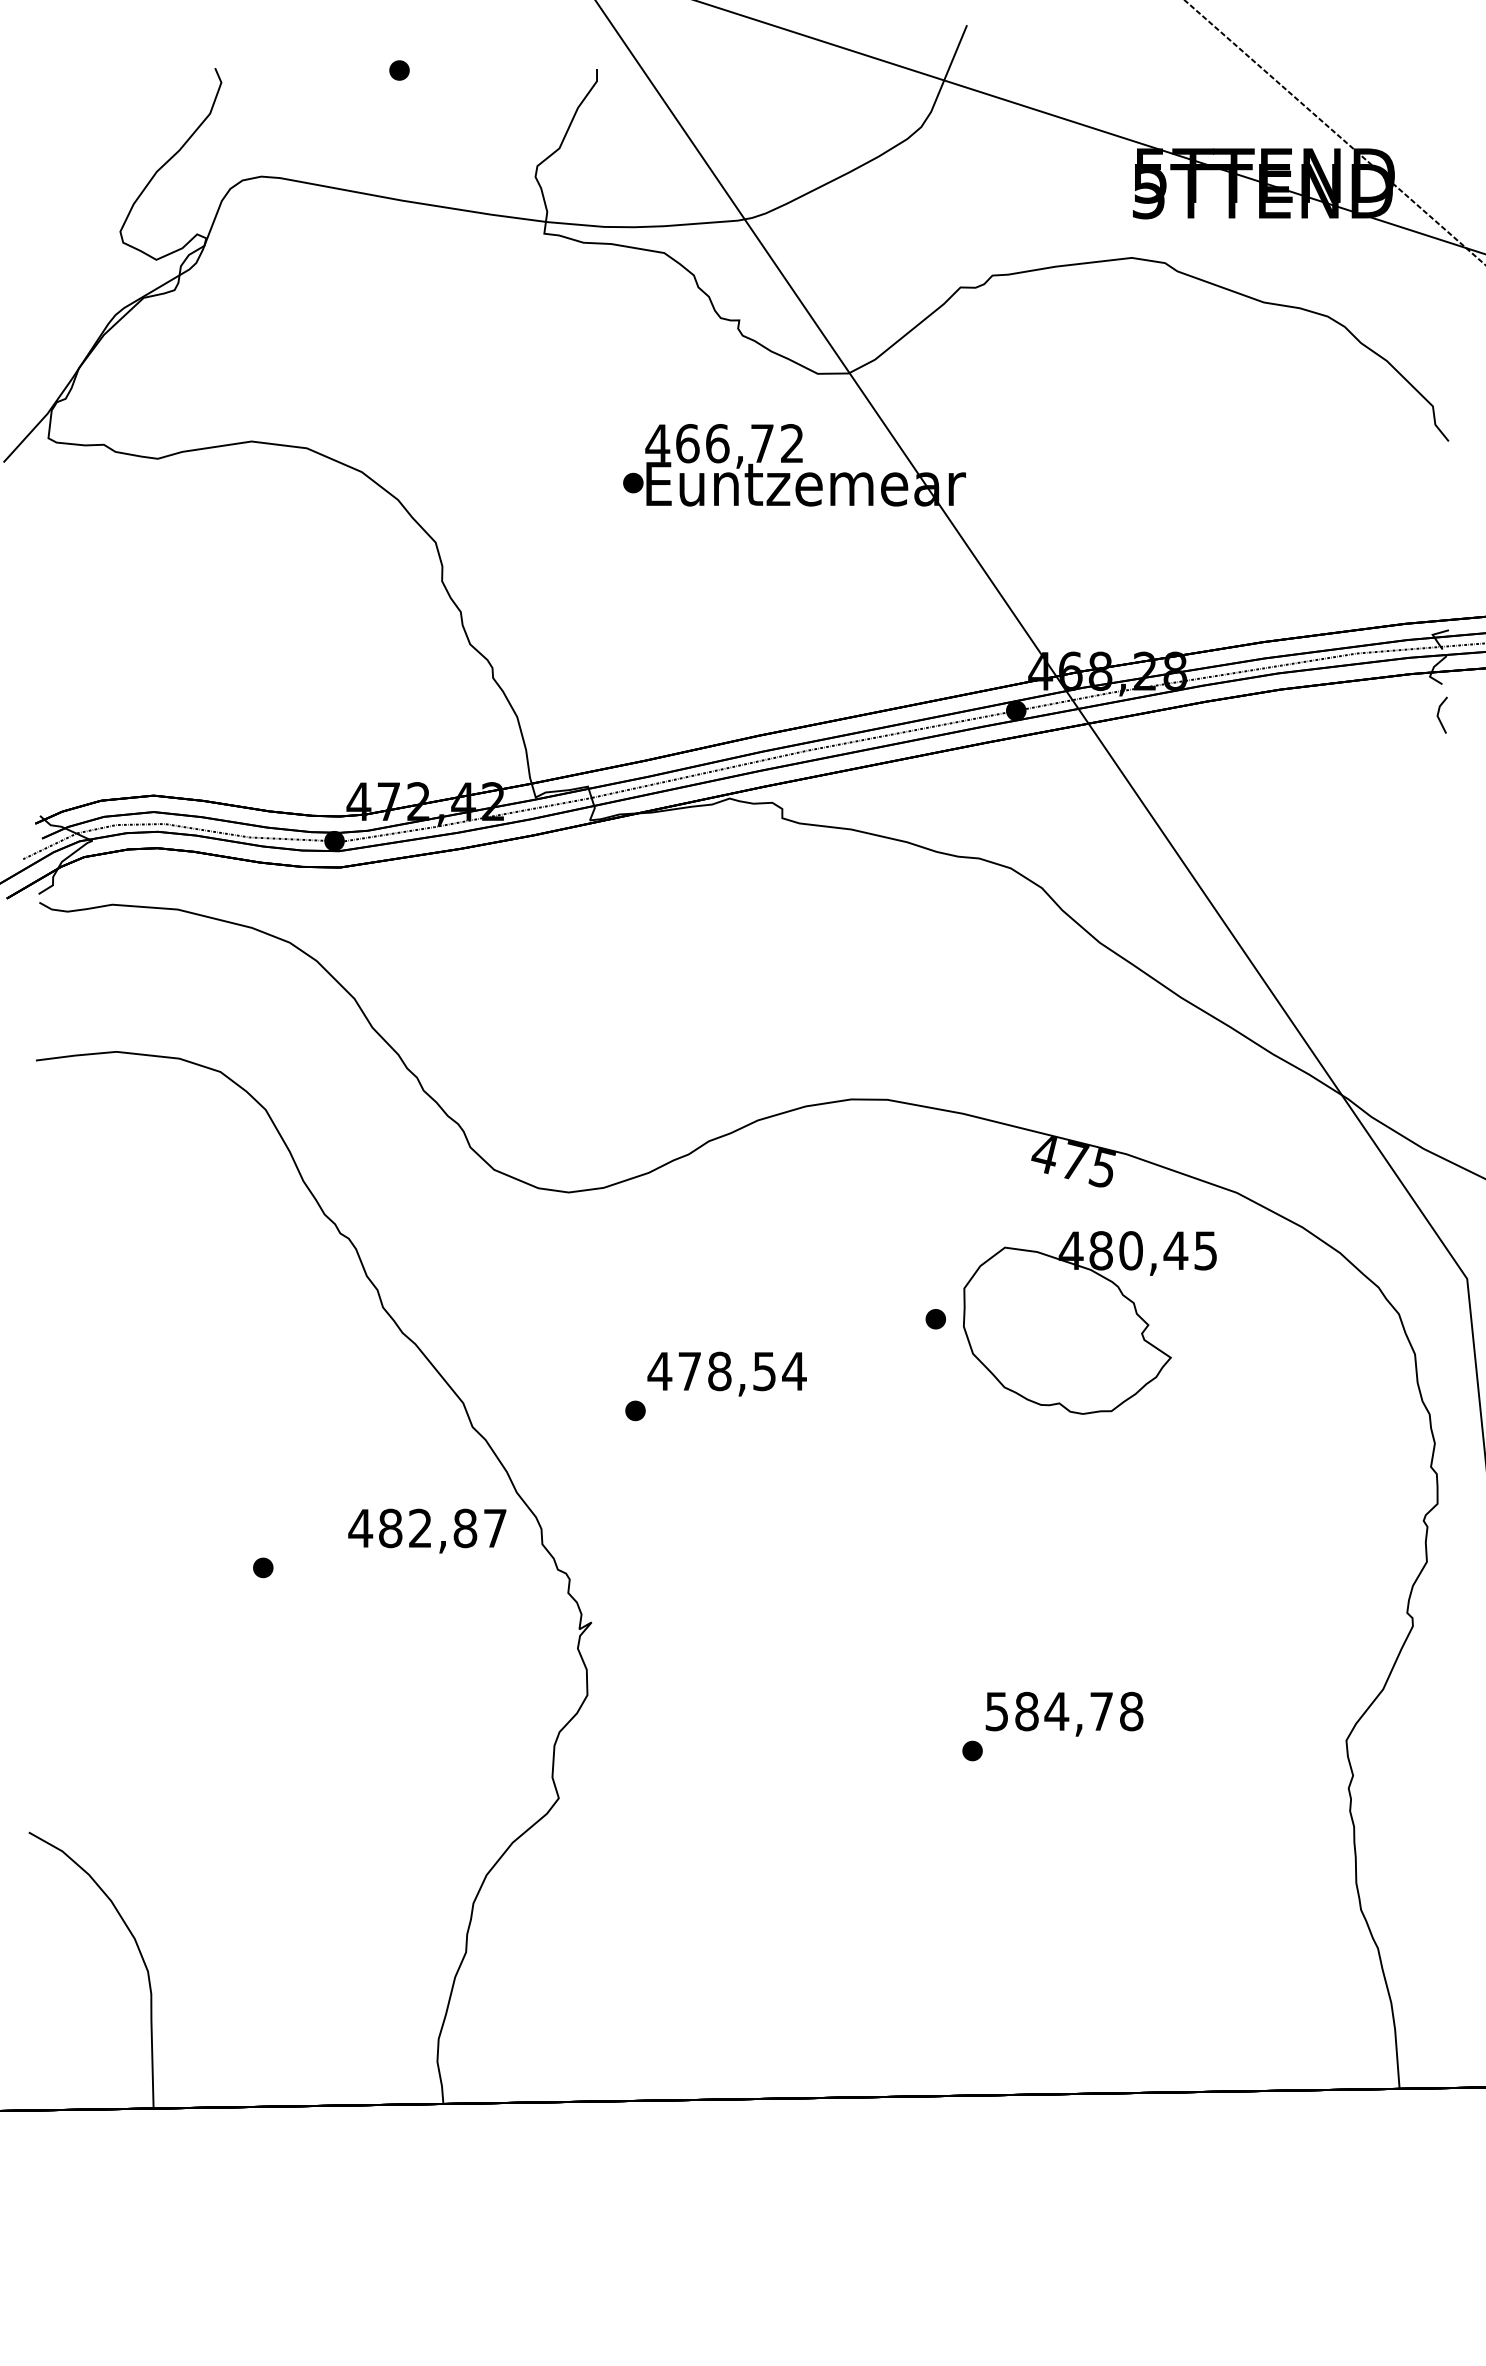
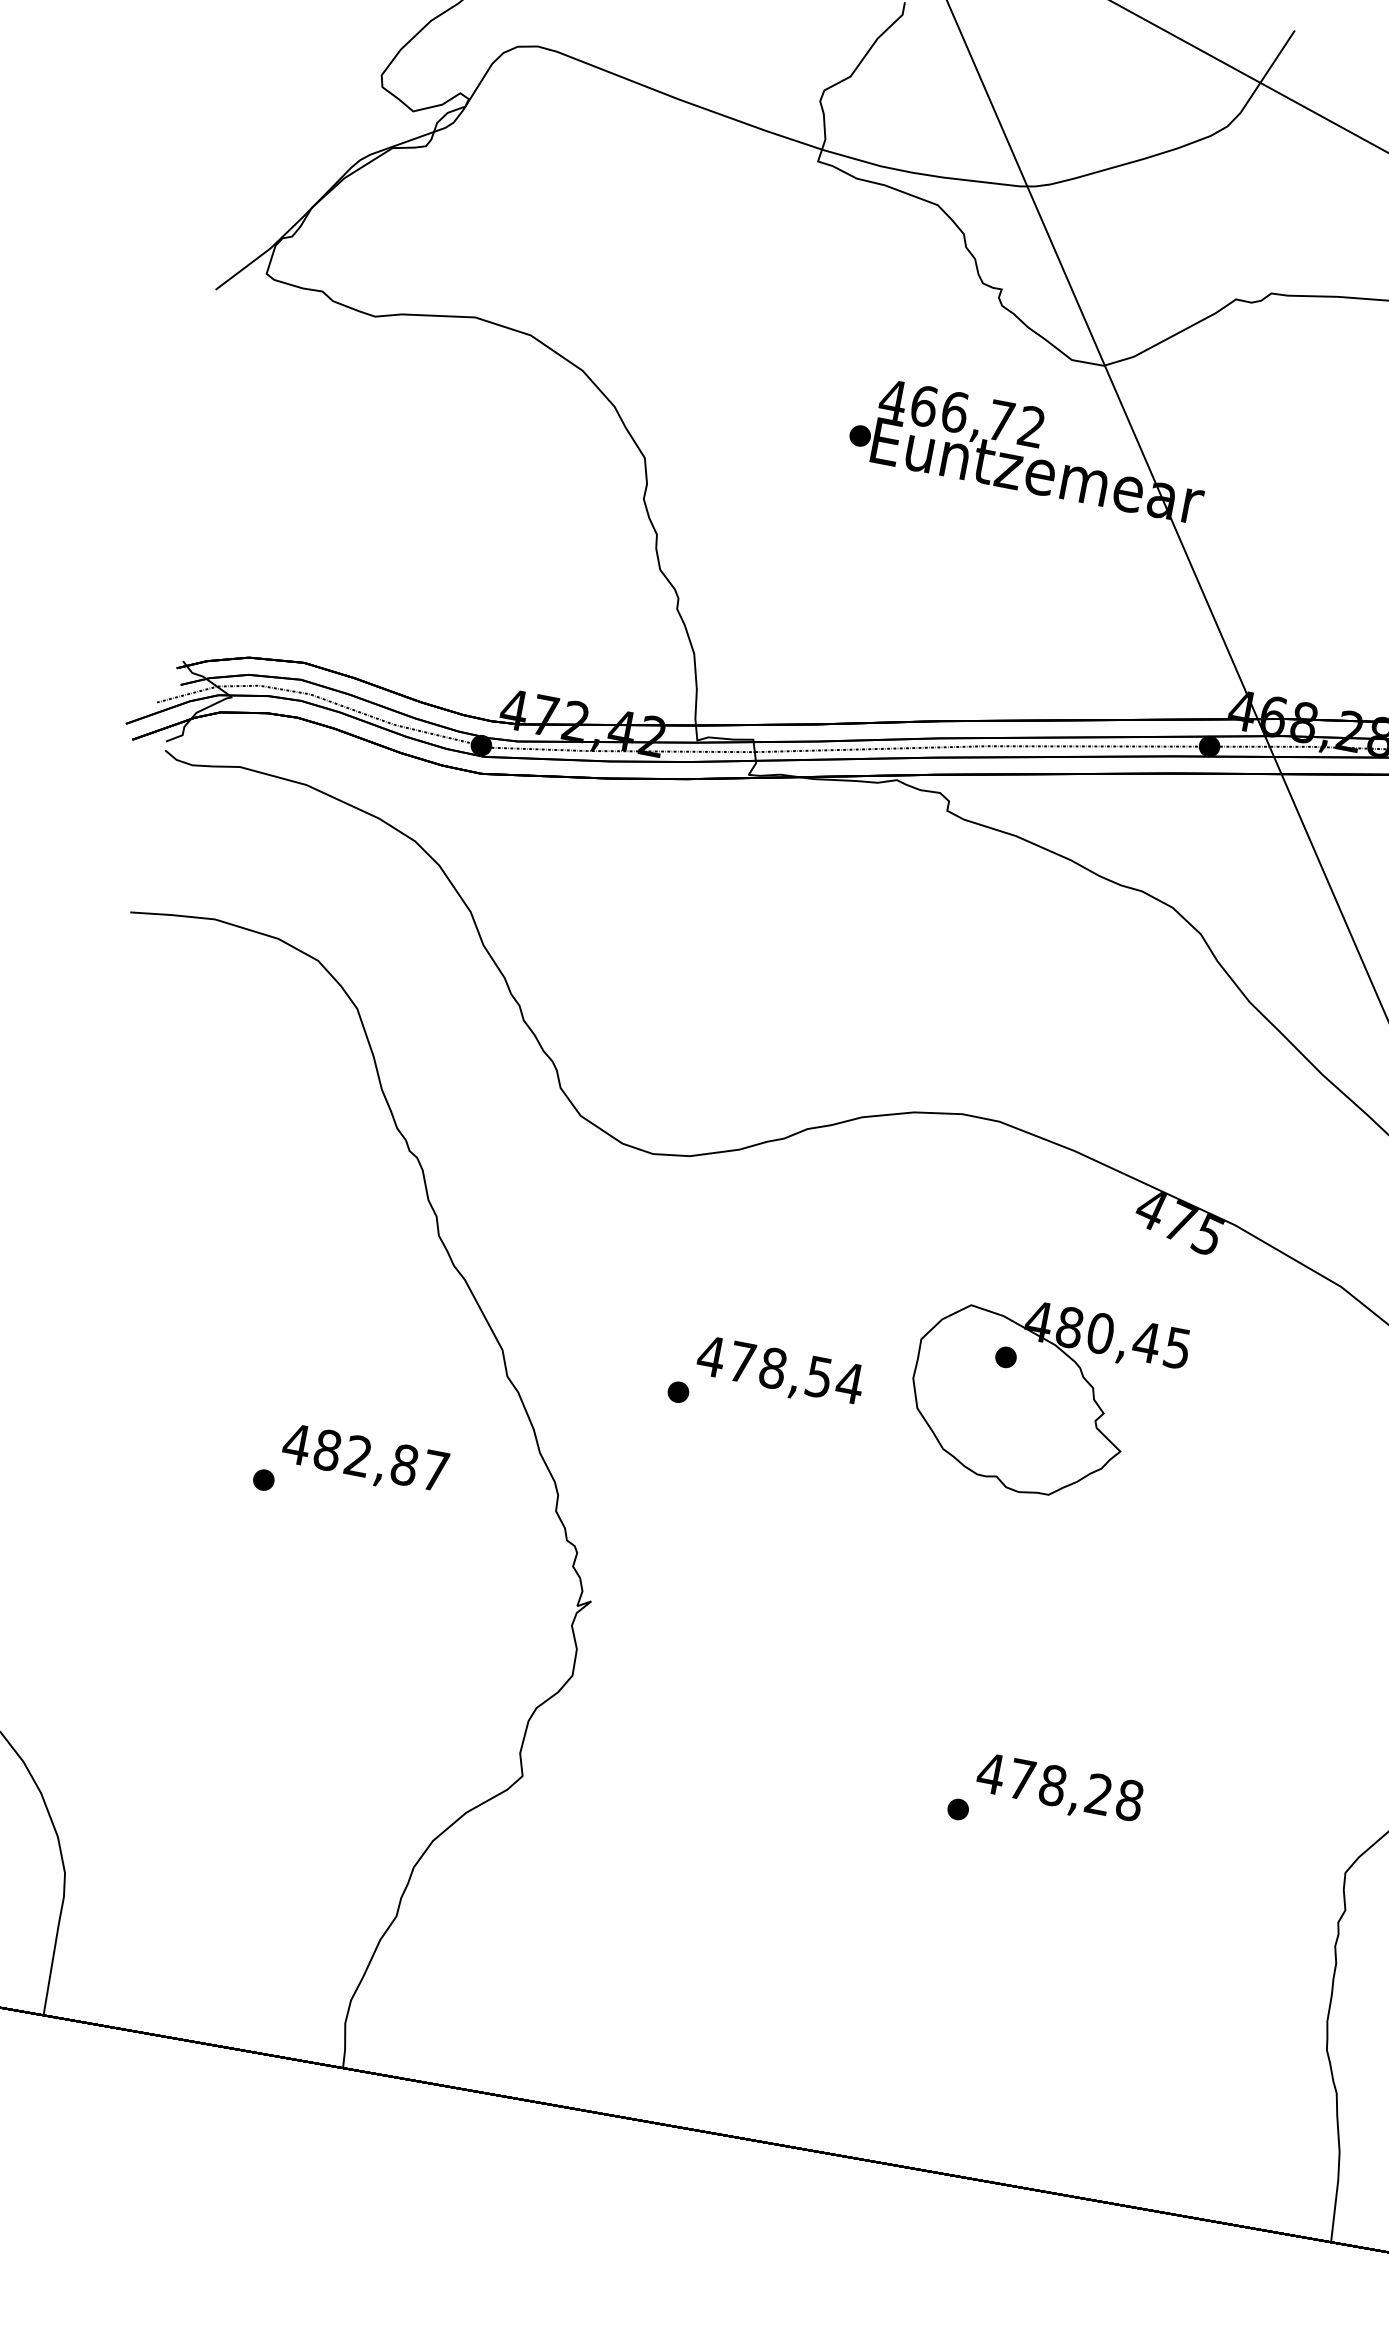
part: (1089, 1322) -> (1043, 1399), moved
text: (427, 1530) -> (365, 1459), moved
text: (1048, 1711) -> (1044, 1783), 584,78 -> 478,28

